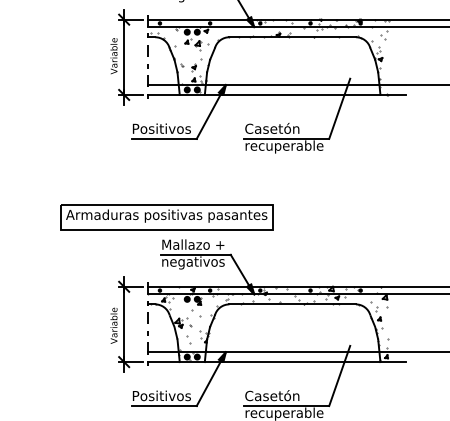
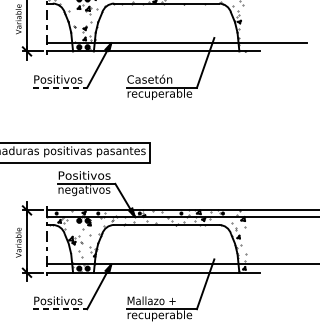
line: (164, 138) -> (60, 87), solid -> dashed
text: (193, 244) -> (84, 175), Mallazo + -> Positivos
text: (274, 395) -> (151, 300), Casetón -> Mallazo +
line: (164, 406) -> (60, 309), solid -> dashed

